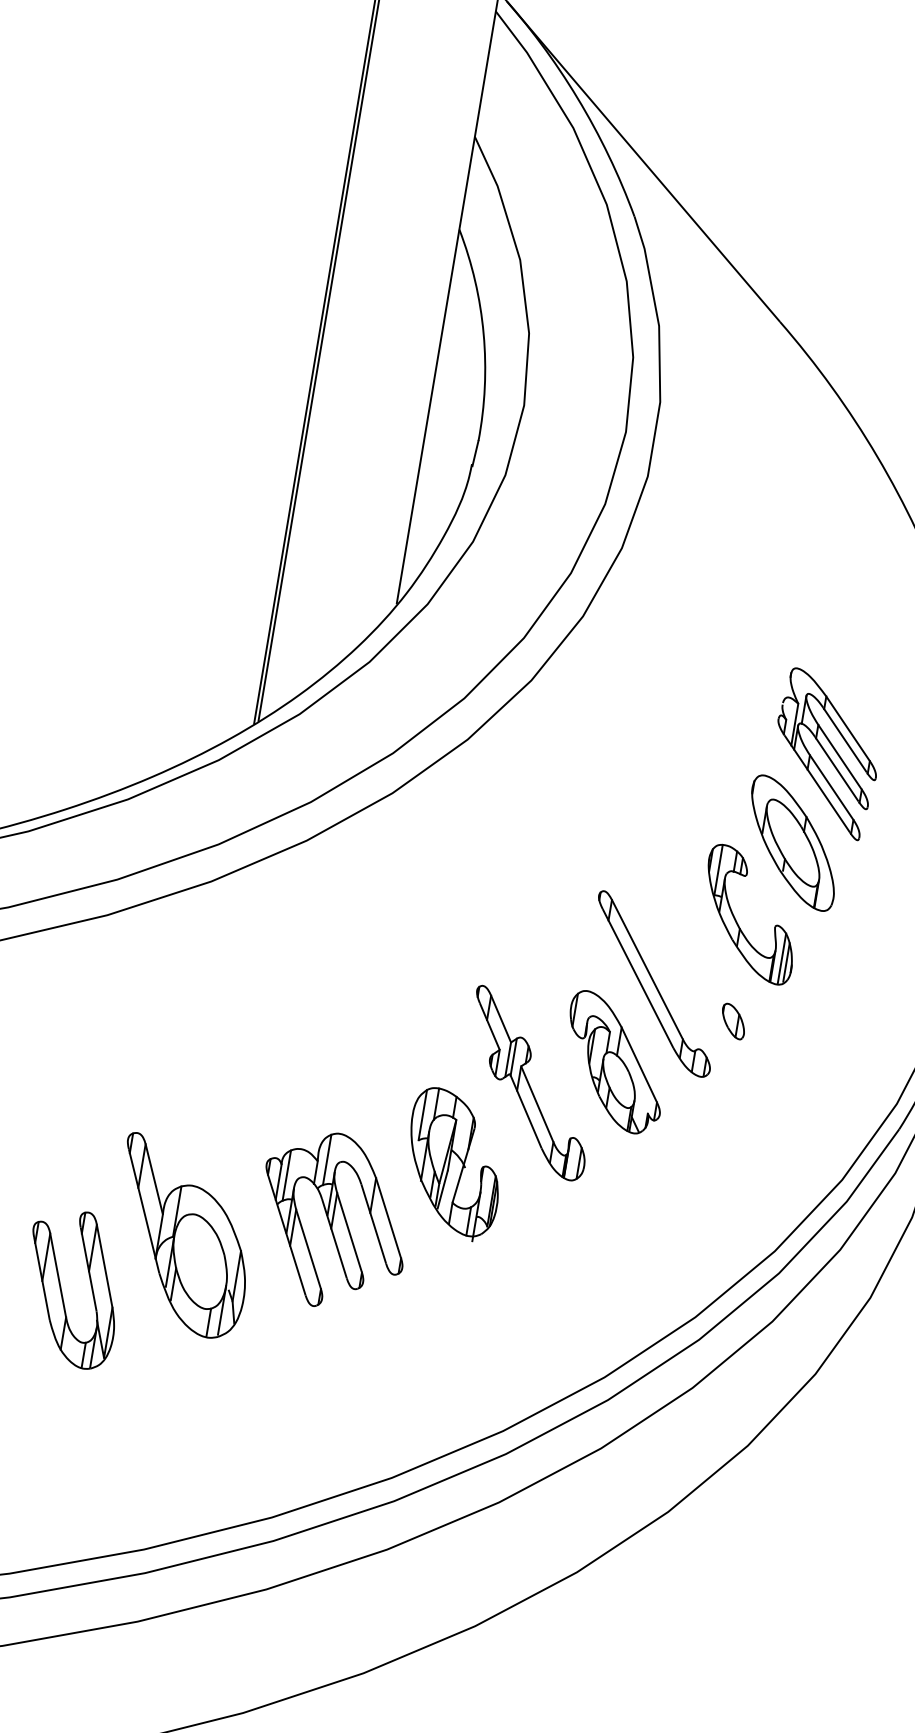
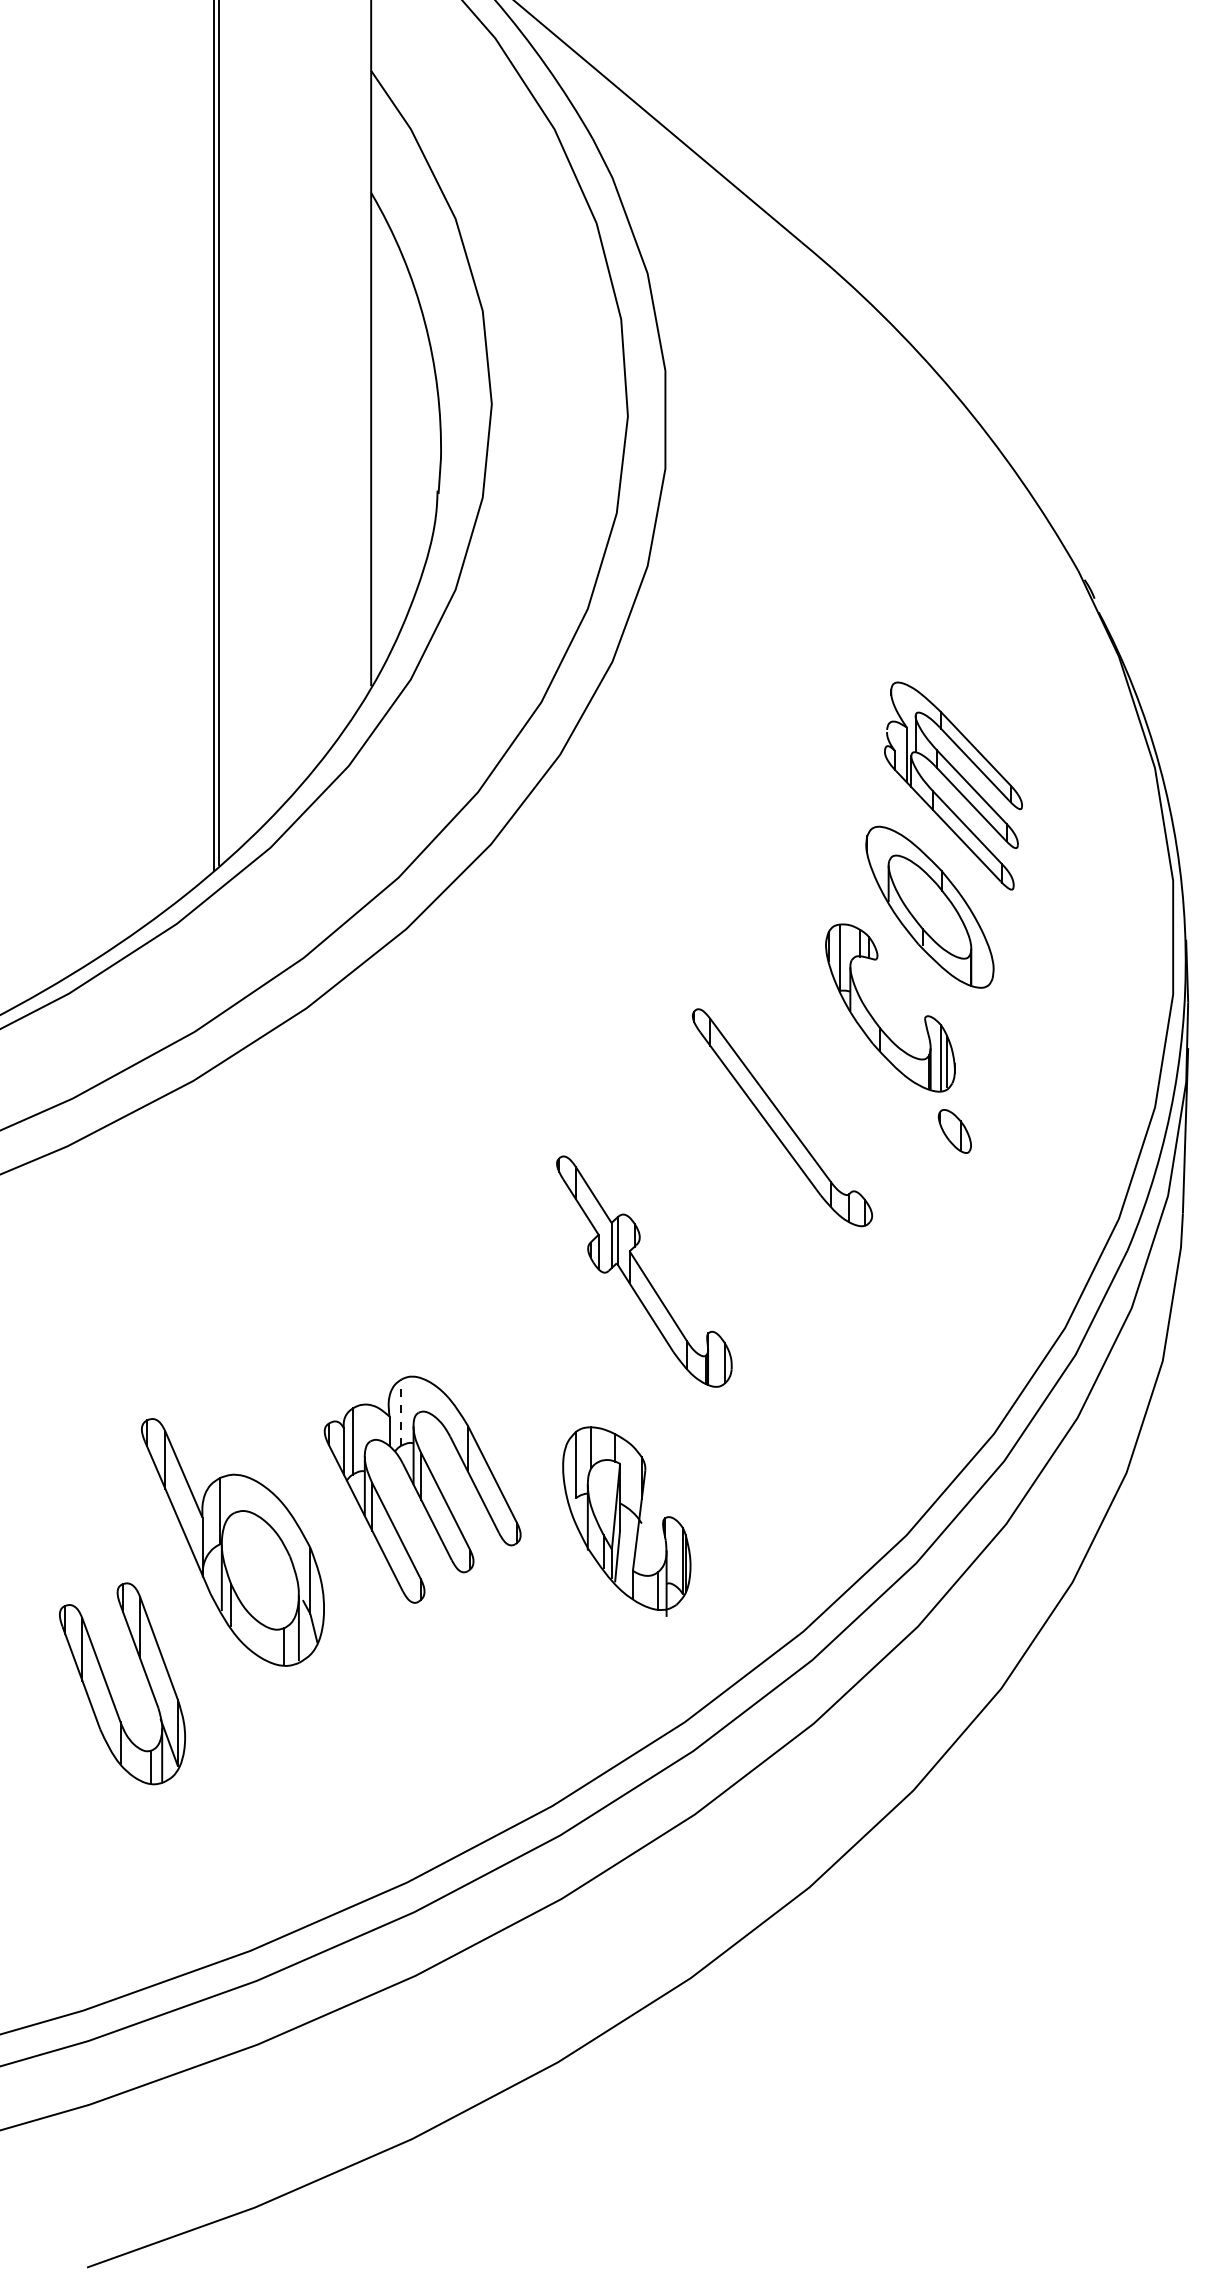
part: (733, 1021) -> (954, 1131), moved
part: (615, 1062) -> (749, 1226), removed
line: (327, 1159) -> (401, 1412), solid -> dashed
part: (453, 1164) -> (626, 1521), moved
part: (61, 1290) -> (109, 1688), moved

